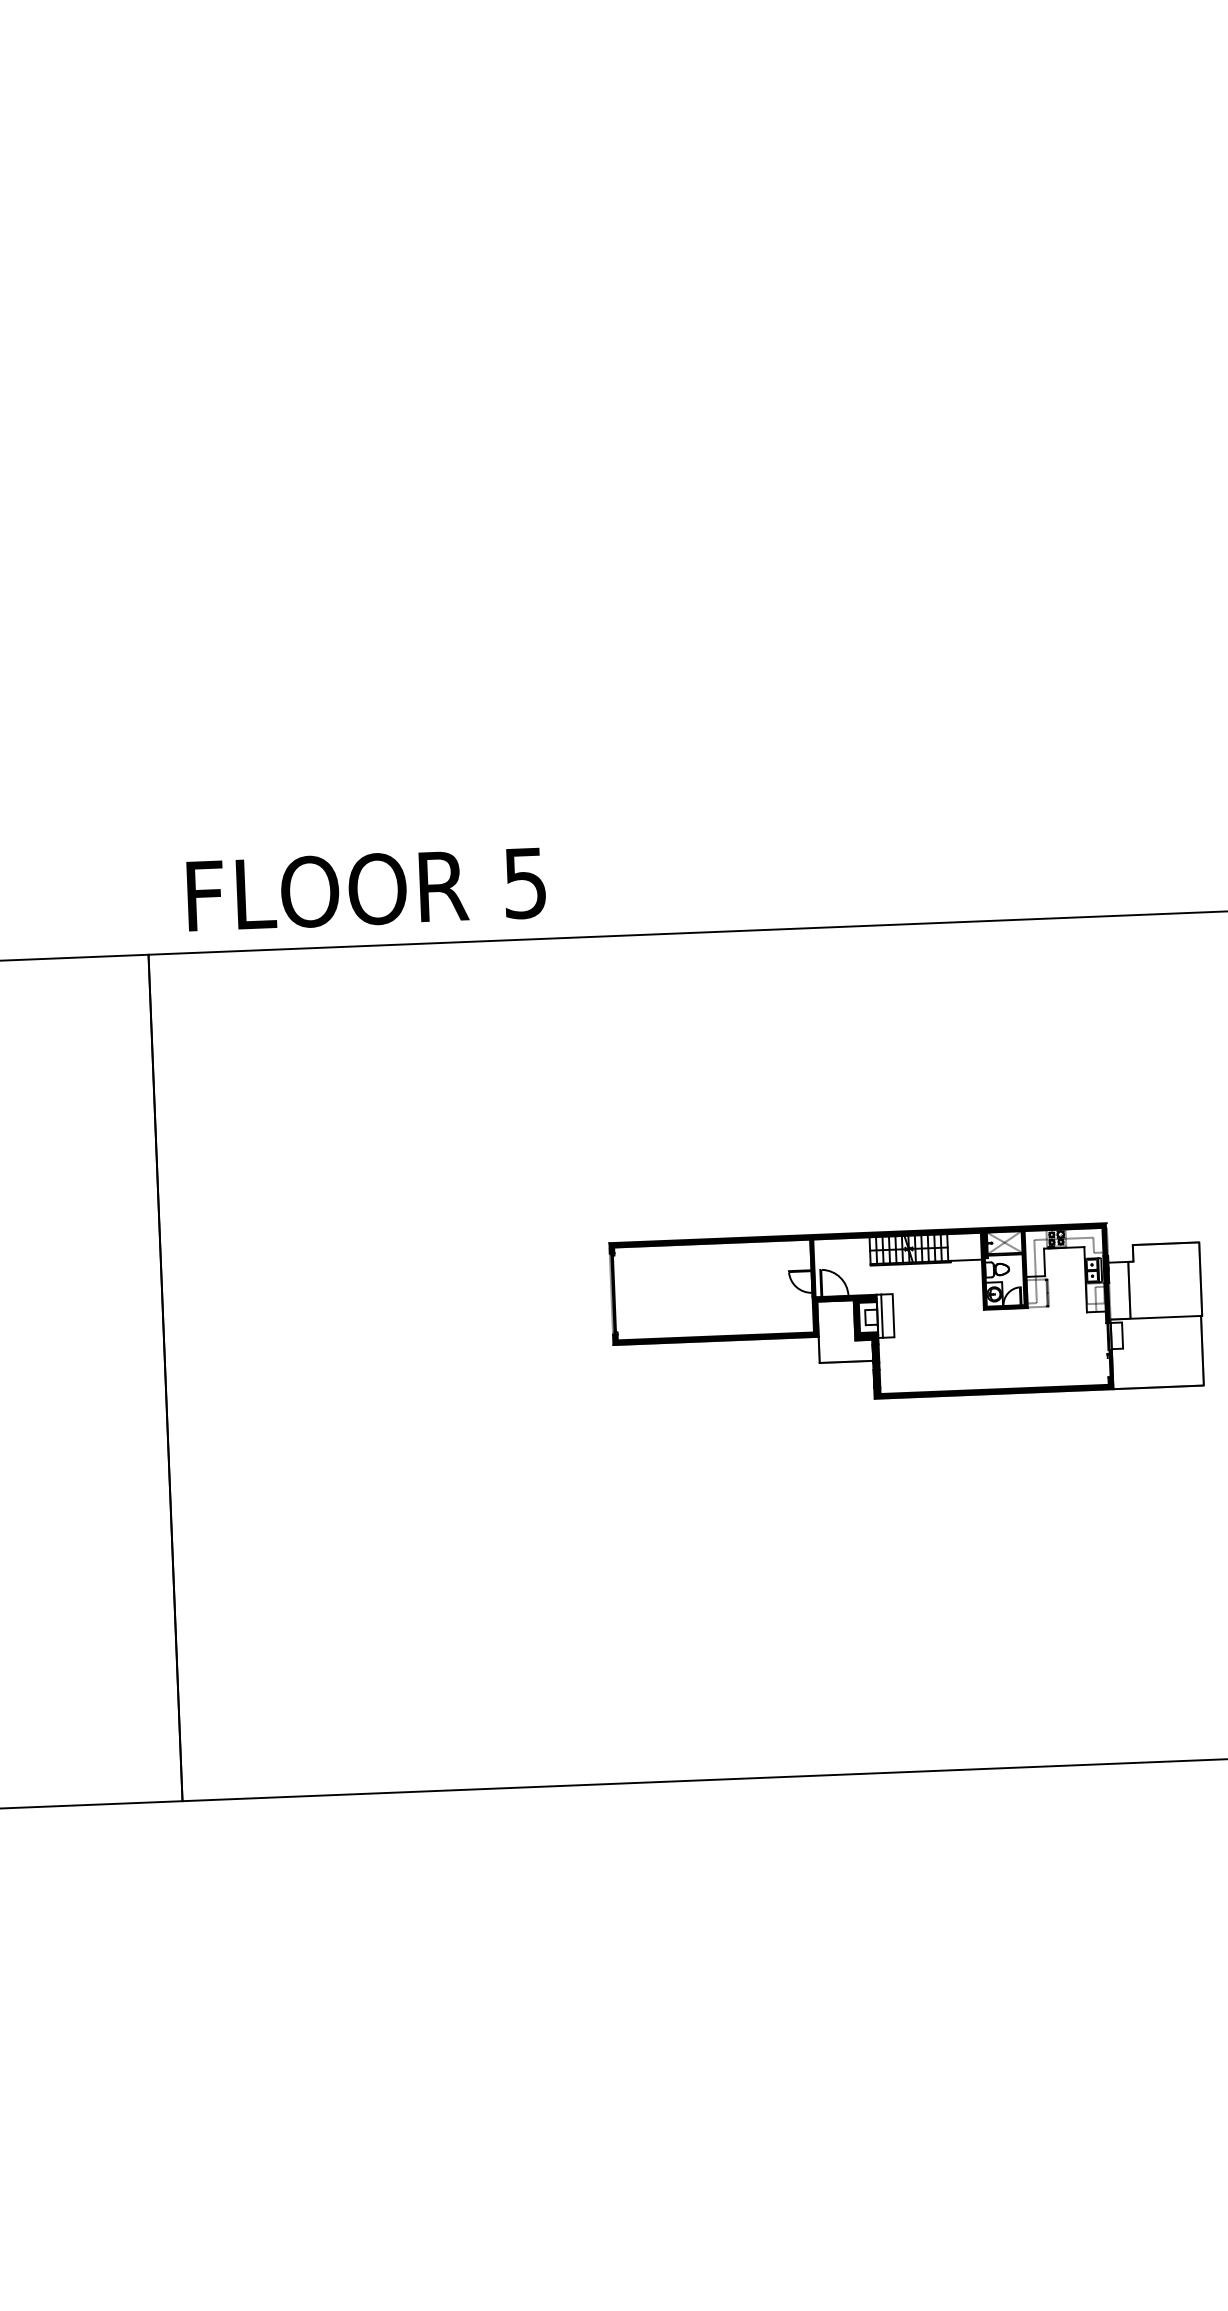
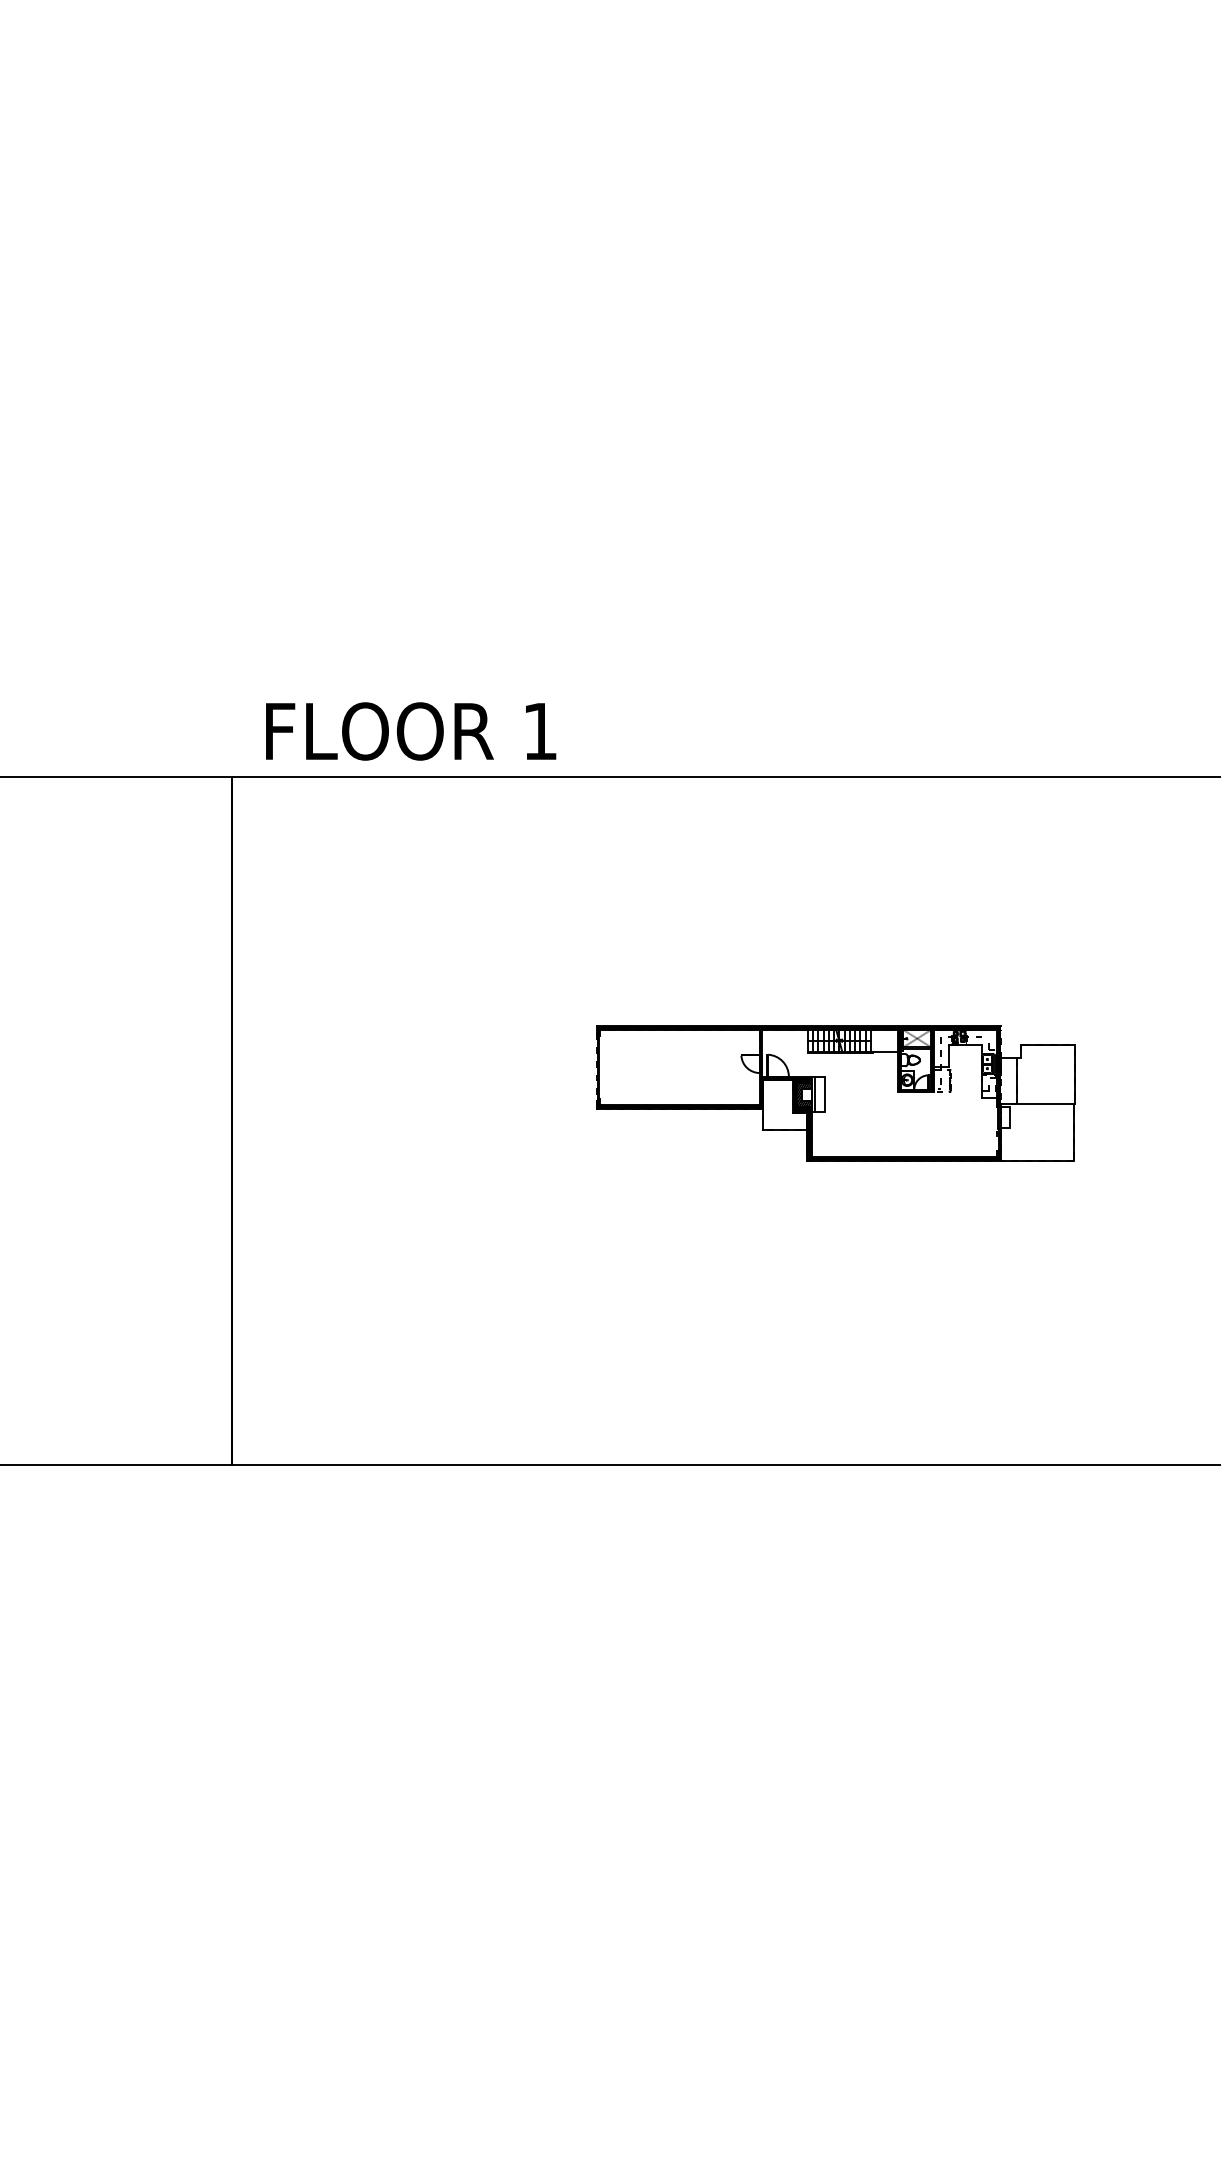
text: (524, 883) -> (539, 731), 5 -> 1
hatch: (868, 1317) -> (804, 1094), added

